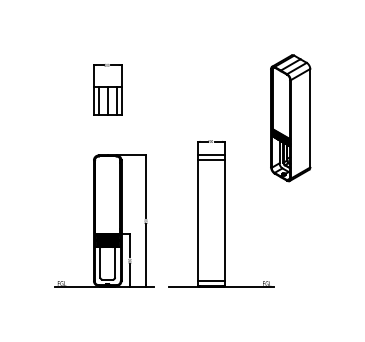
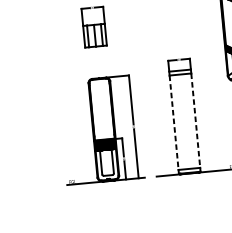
line: (197, 221) -> (174, 123), solid -> dashed
line: (225, 221) -> (196, 121), solid -> dashed

